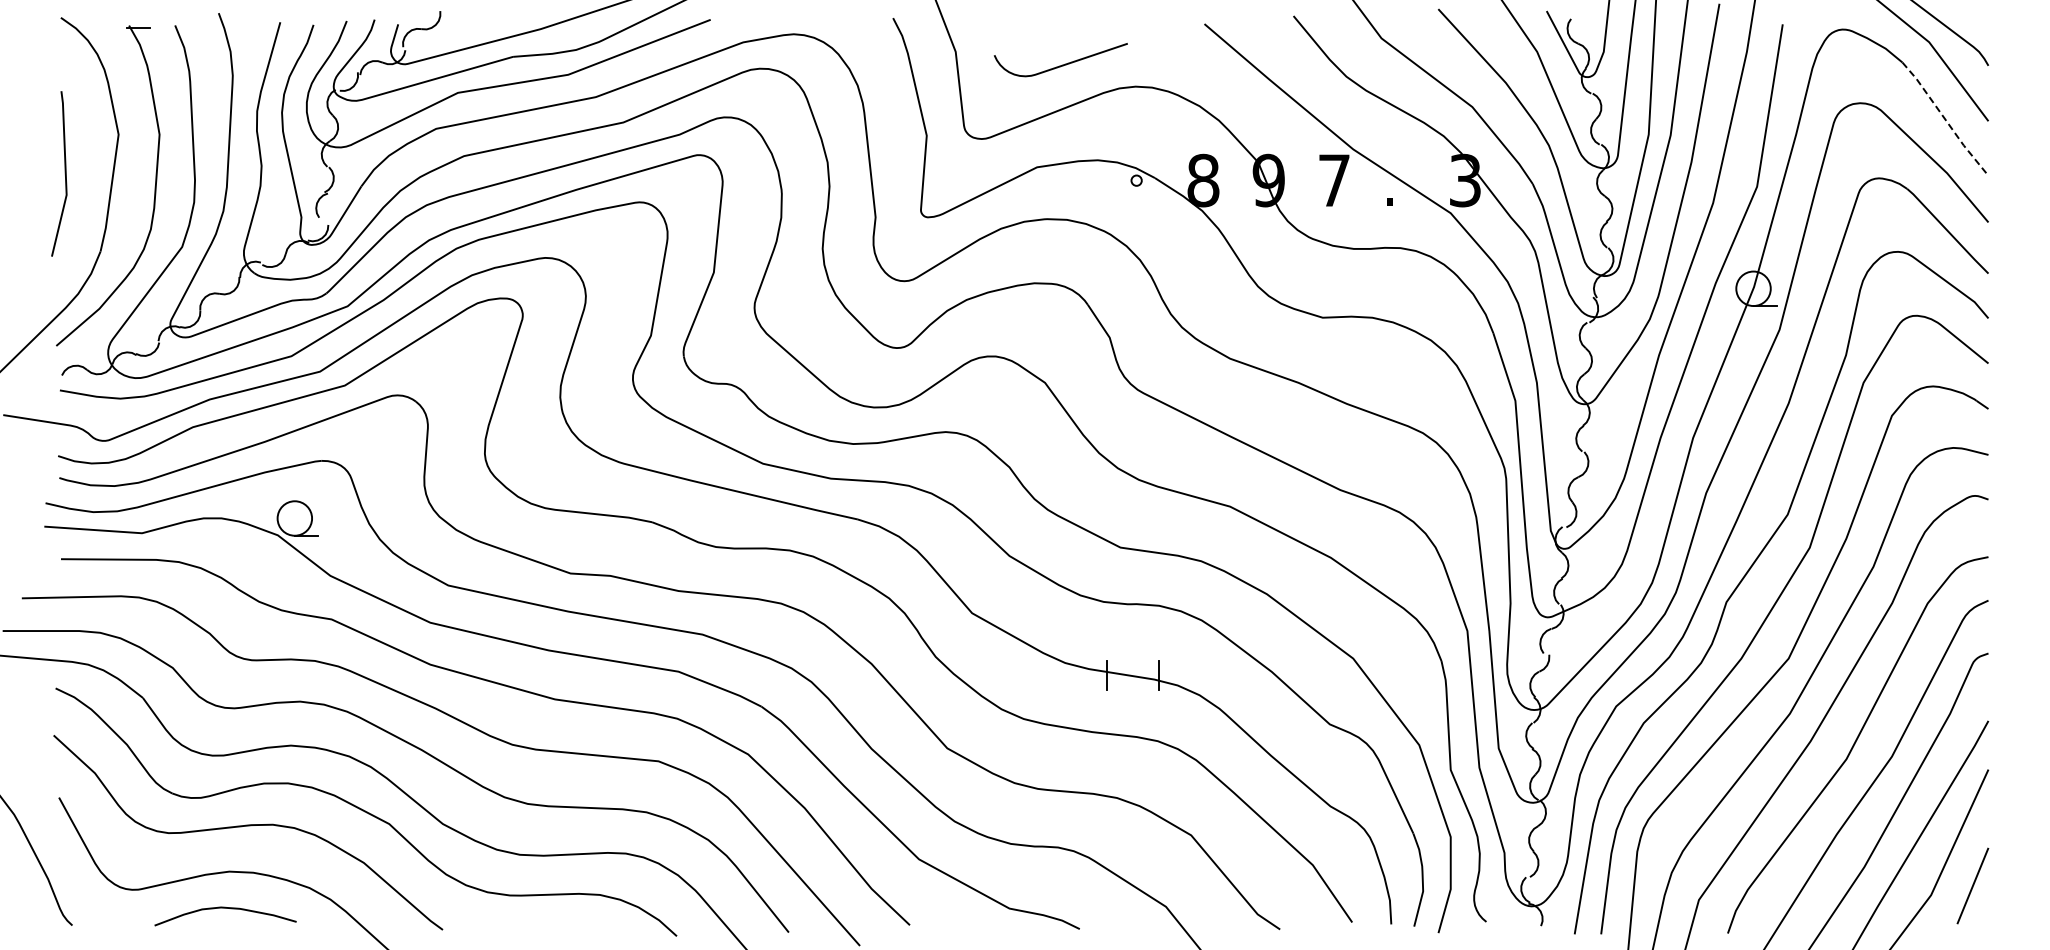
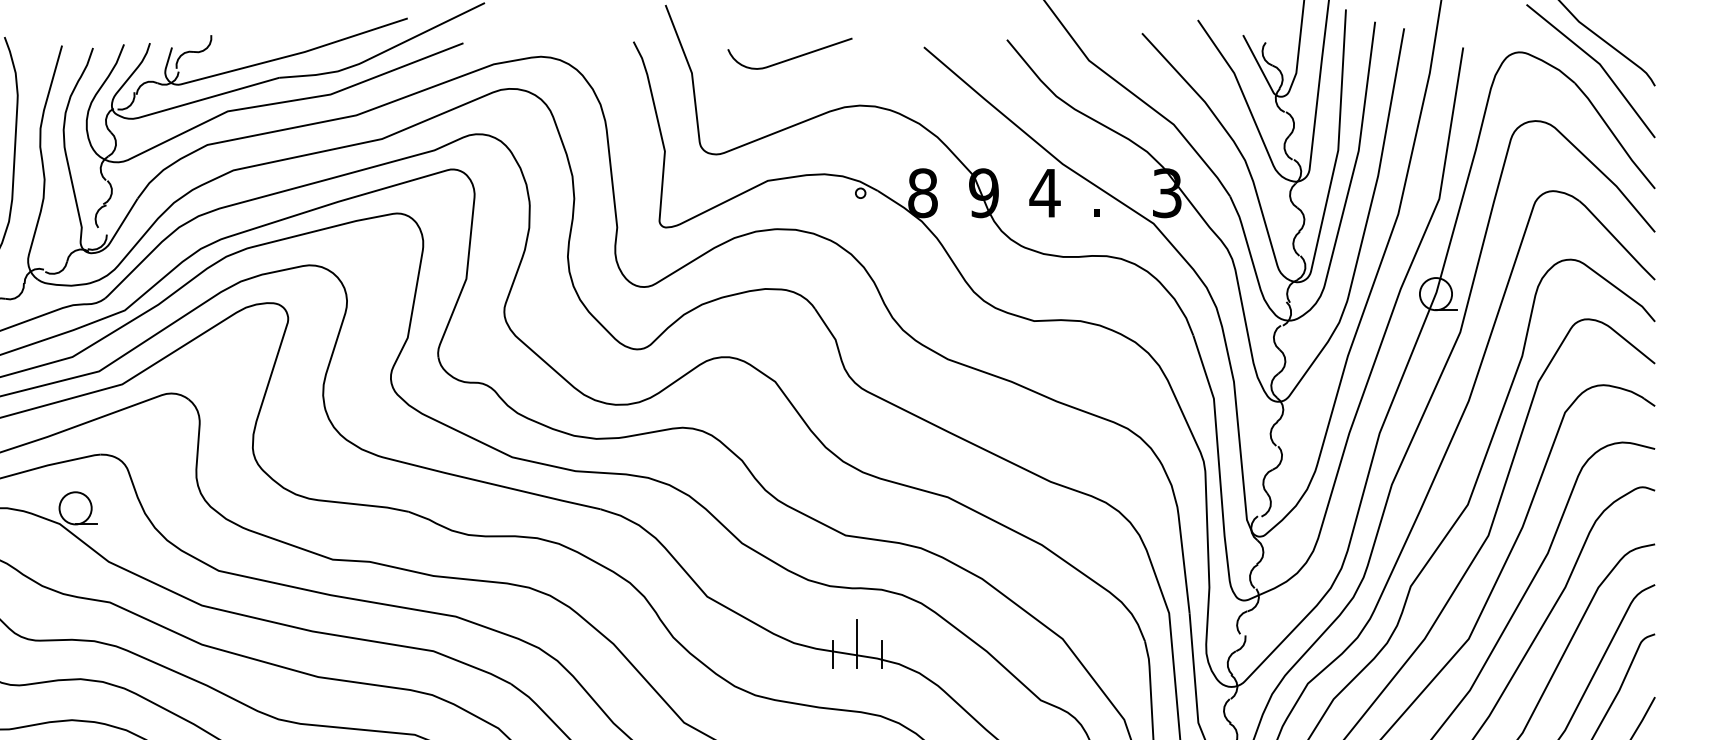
curve: (1062, 64) -> (791, 57), moved
line: (1945, 119) -> (1615, 136), dashed -> solid
text: (1334, 180) -> (1045, 193), 7 -> 4
line: (1133, 663) -> (857, 643), added

